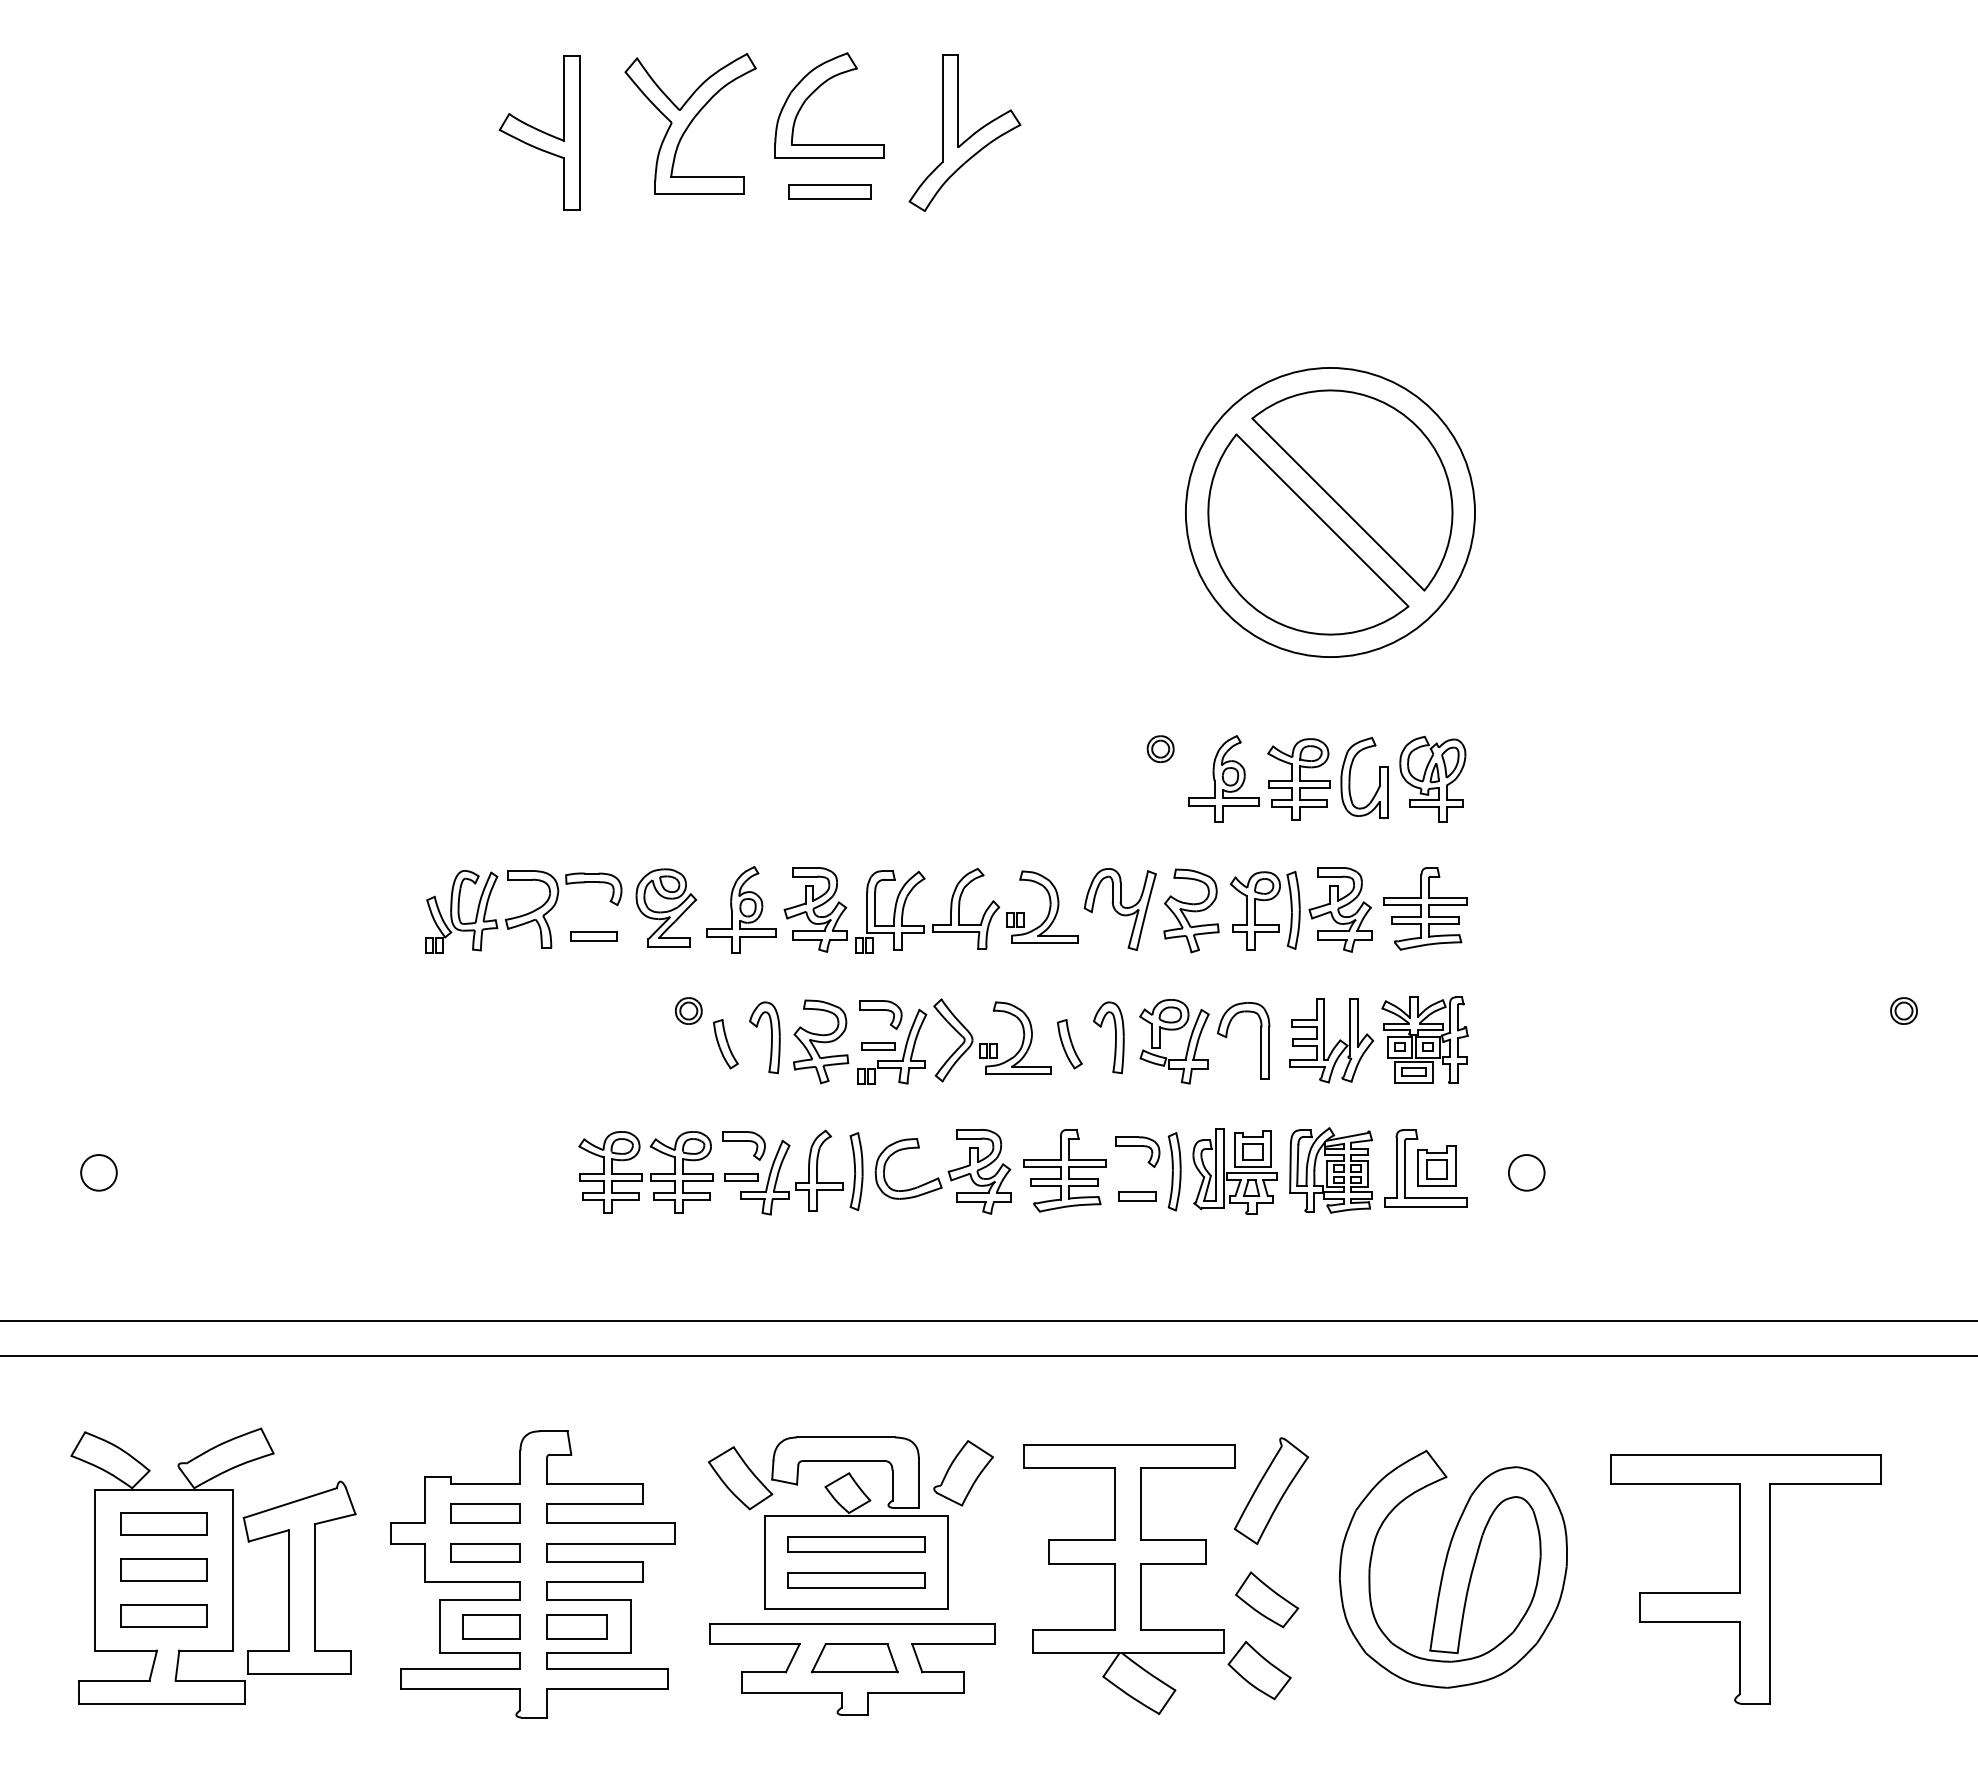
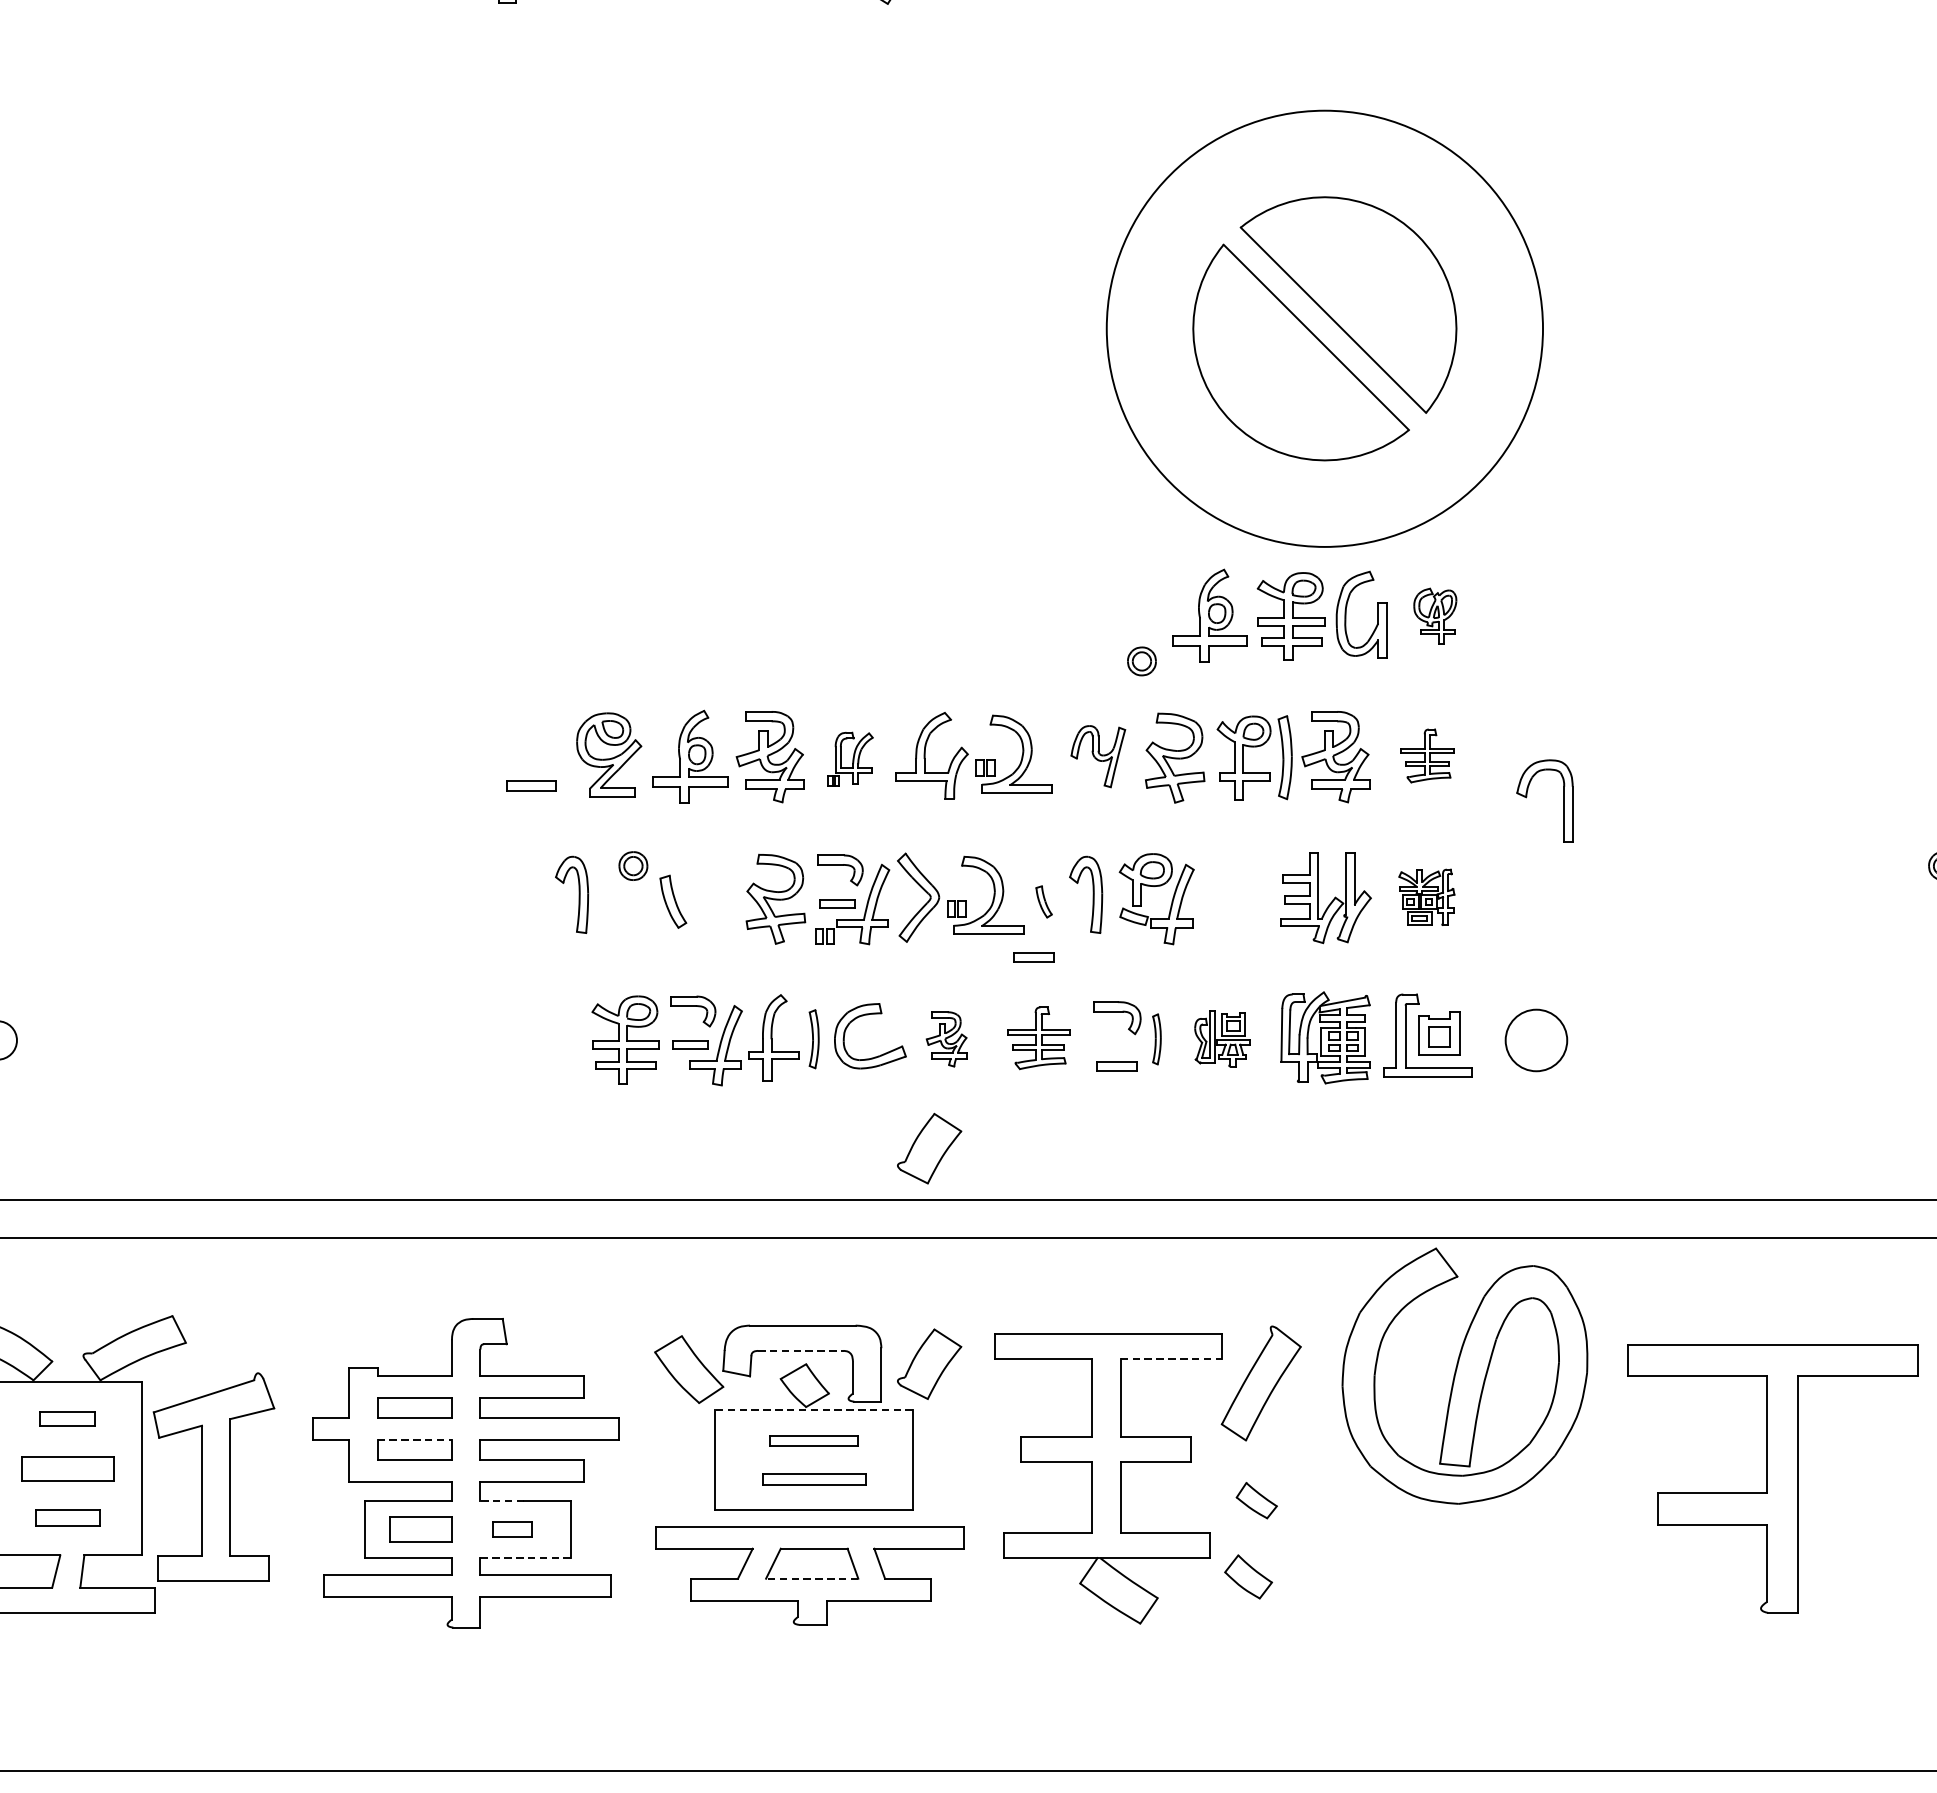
circle: (1329, 512) -> (1323, 328), size x1.4
part: (1160, 748) -> (1141, 660), moved
part: (1432, 778) -> (1434, 615), size x0.6
part: (1425, 908) -> (1427, 755), size x0.6
part: (1119, 909) -> (1097, 756), size x0.7
part: (523, 911) -> (455, 758), removed
part: (890, 911) -> (850, 758), size x0.6
part: (1227, 1036) -> (1527, 796), moved
part: (771, 1037) -> (579, 894), moved
part: (1424, 1039) -> (1426, 896), size x0.6
part: (1069, 1044) -> (1043, 902), size x0.6
part: (1060, 1095) -> (1033, 957), added
part: (1064, 1170) -> (1038, 1037), size x0.7
part: (856, 1171) -> (814, 1039), size x0.7
part: (979, 1171) -> (946, 1039), size x0.6
part: (1174, 1171) -> (1156, 1039), size x0.6
part: (1234, 1171) -> (1221, 1039), size x0.6
part: (610, 1172) -> (549, 1040), removed
circle: (1526, 1172) -> (1536, 1040), size x1.6
part: (963, 1273) -> (929, 1148), added
line: (844, 1460) -> (801, 1350), solid -> dashed
line: (1187, 1468) -> (1170, 1359), solid -> dashed
line: (856, 1516) -> (814, 1410), solid -> dashed
part: (163, 1523) -> (67, 1418), size x0.6
line: (485, 1544) -> (414, 1440), solid -> dashed
part: (856, 1544) -> (814, 1440), size x0.6
part: (1452, 1568) -> (1463, 1375), moved
part: (856, 1580) -> (814, 1479), size x0.7
part: (1267, 1599) -> (1257, 1500), size x0.6
line: (566, 1600) -> (501, 1501), solid -> dashed
part: (163, 1615) -> (67, 1517), size x0.7
part: (576, 1626) -> (512, 1529), size x0.6
line: (588, 1653) -> (525, 1558), solid -> dashed
part: (1259, 1670) -> (1248, 1576), size x0.7
line: (854, 1672) -> (811, 1578), solid -> dashed

